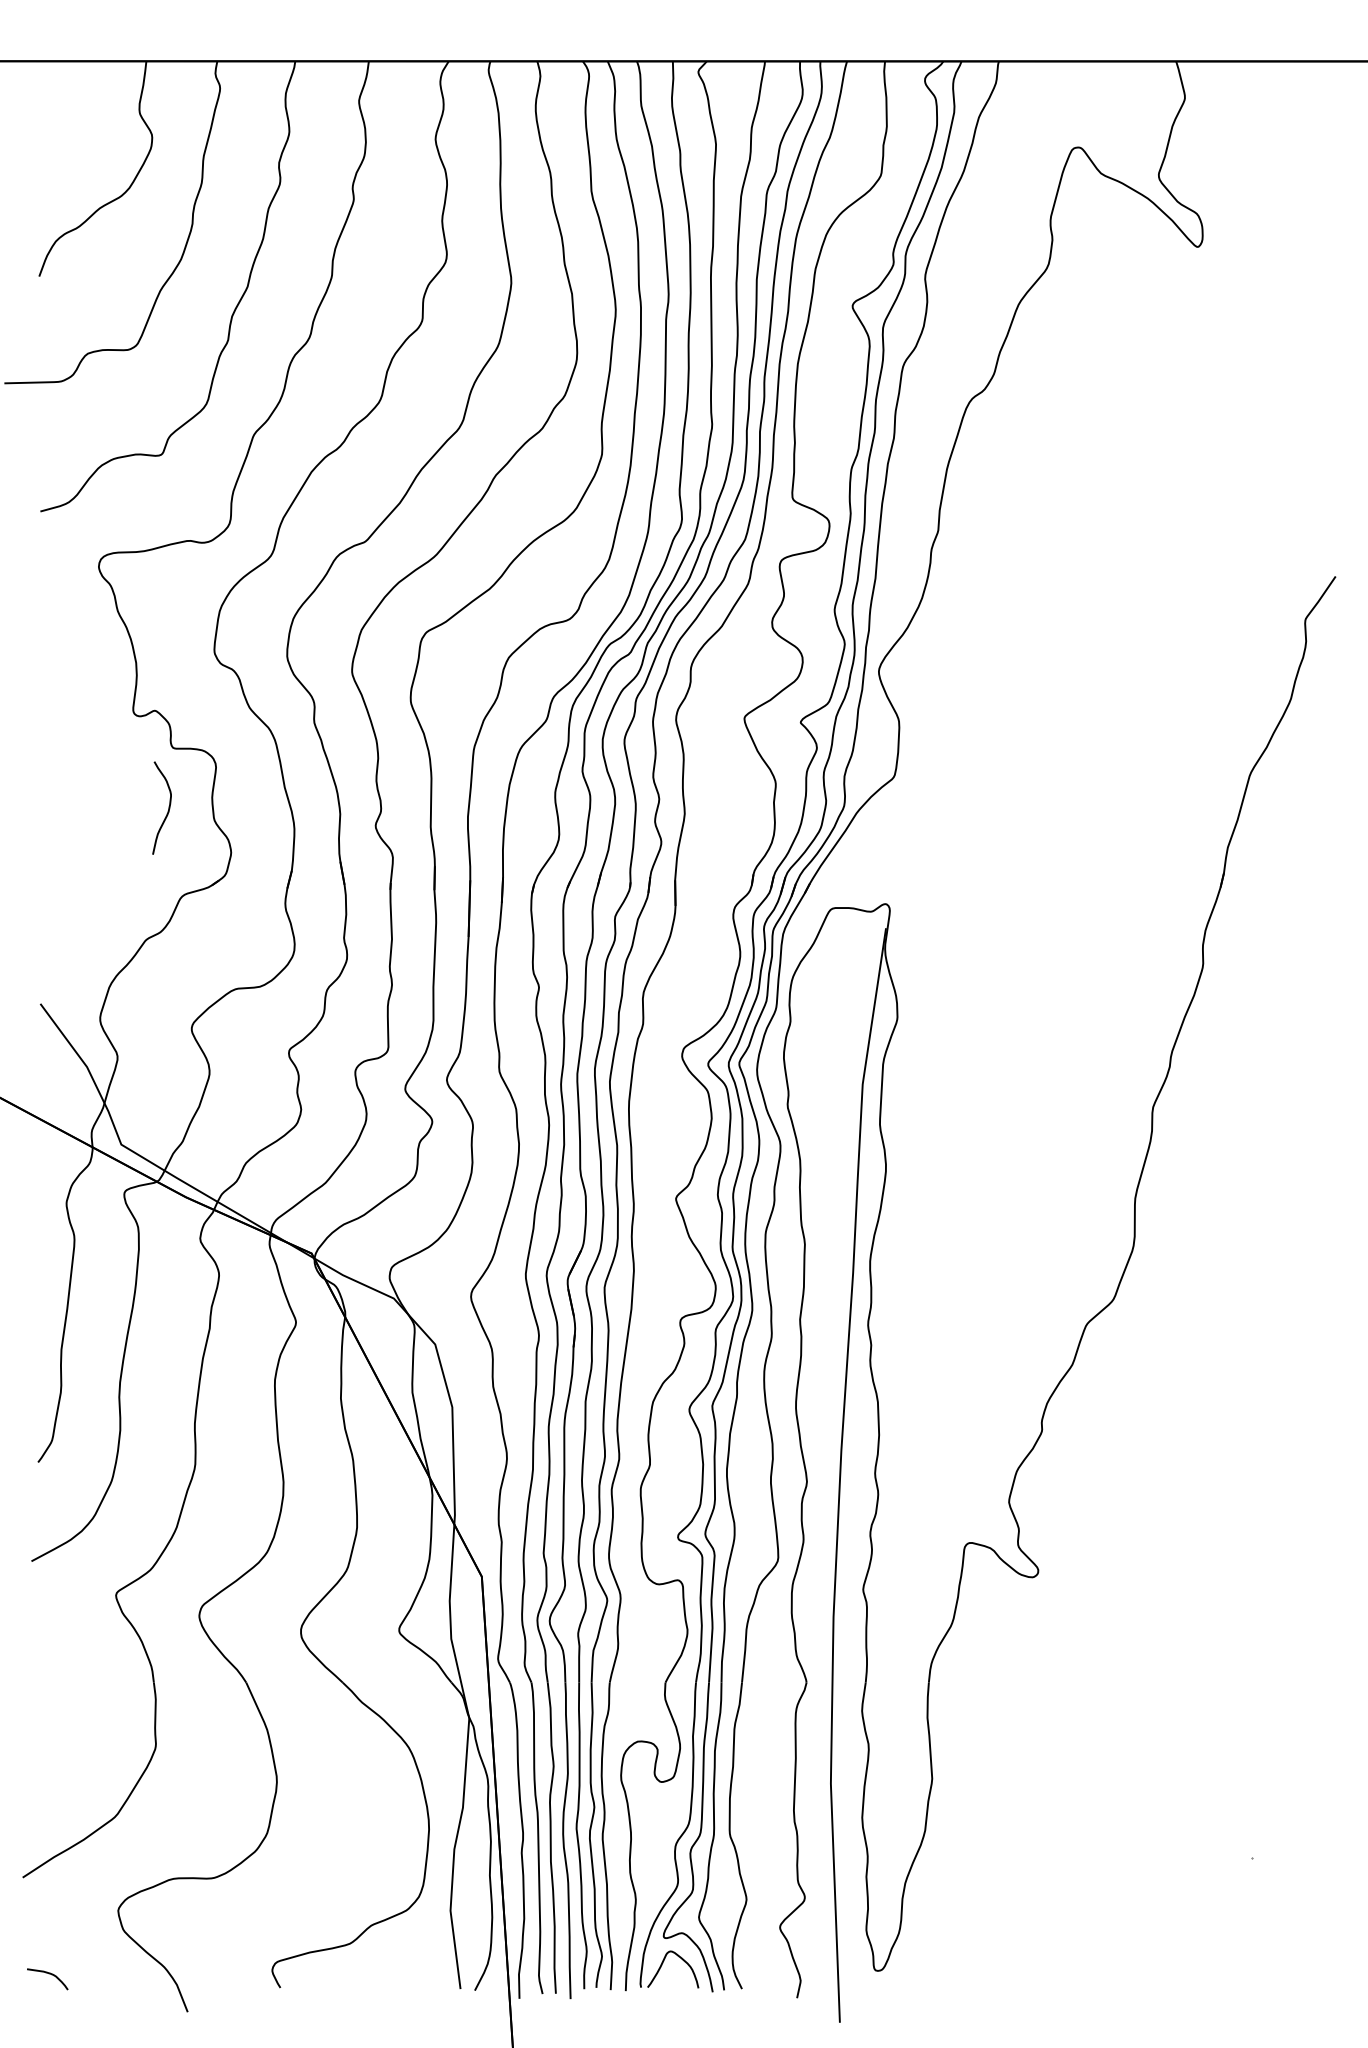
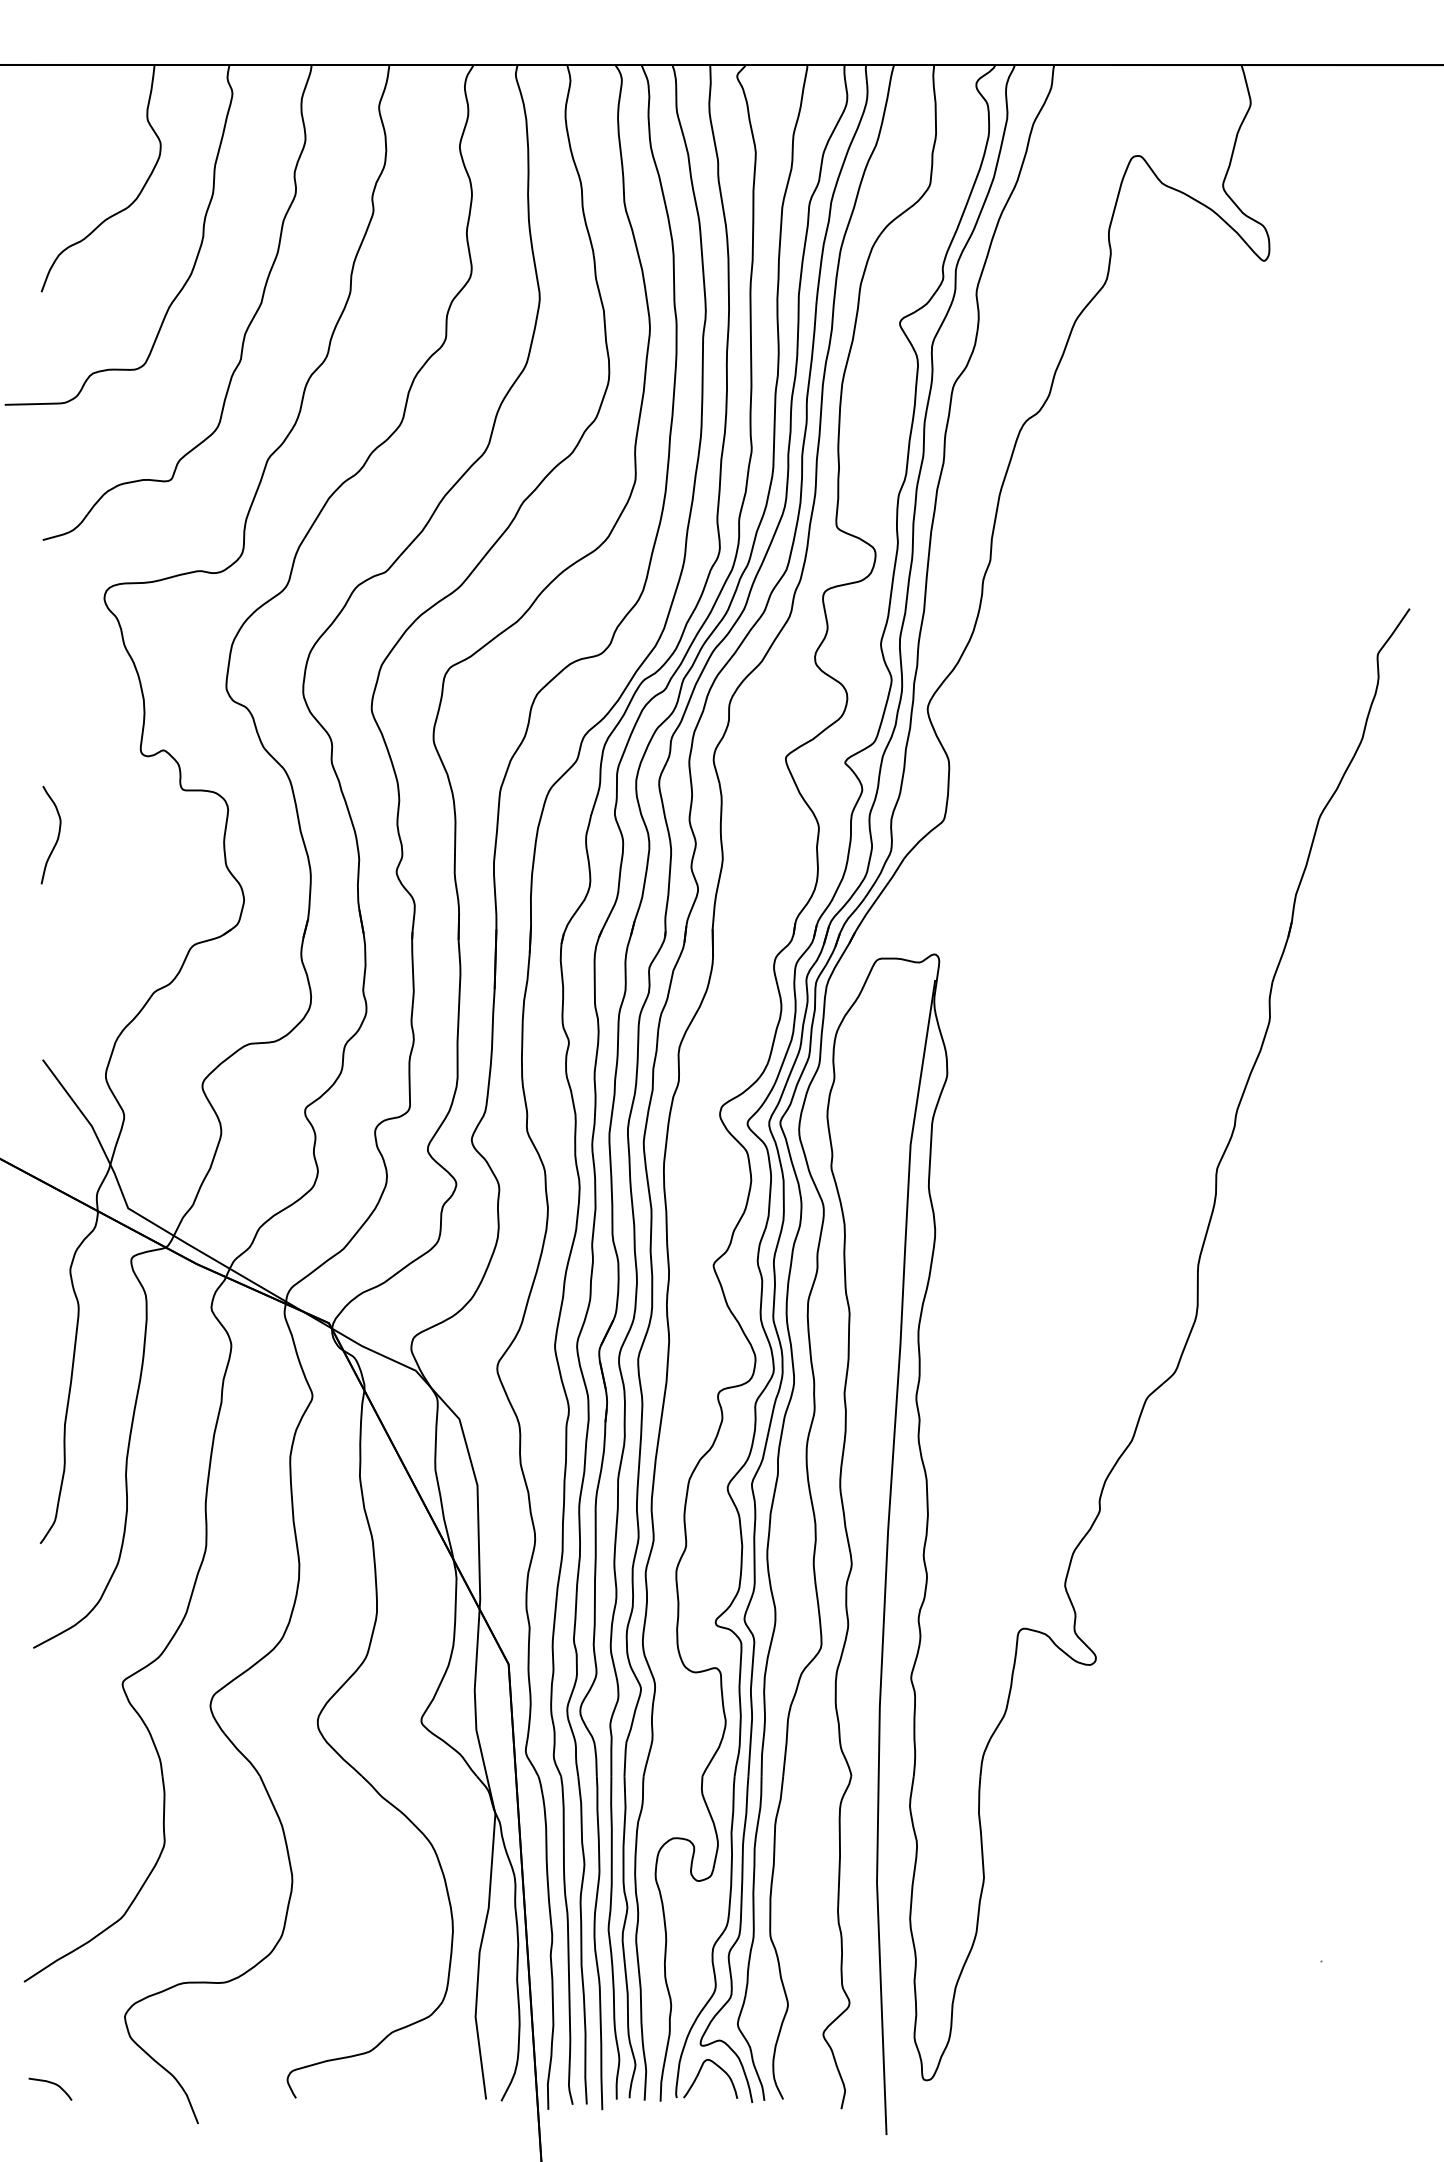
curve: (168, 808) -> (57, 835), moved

